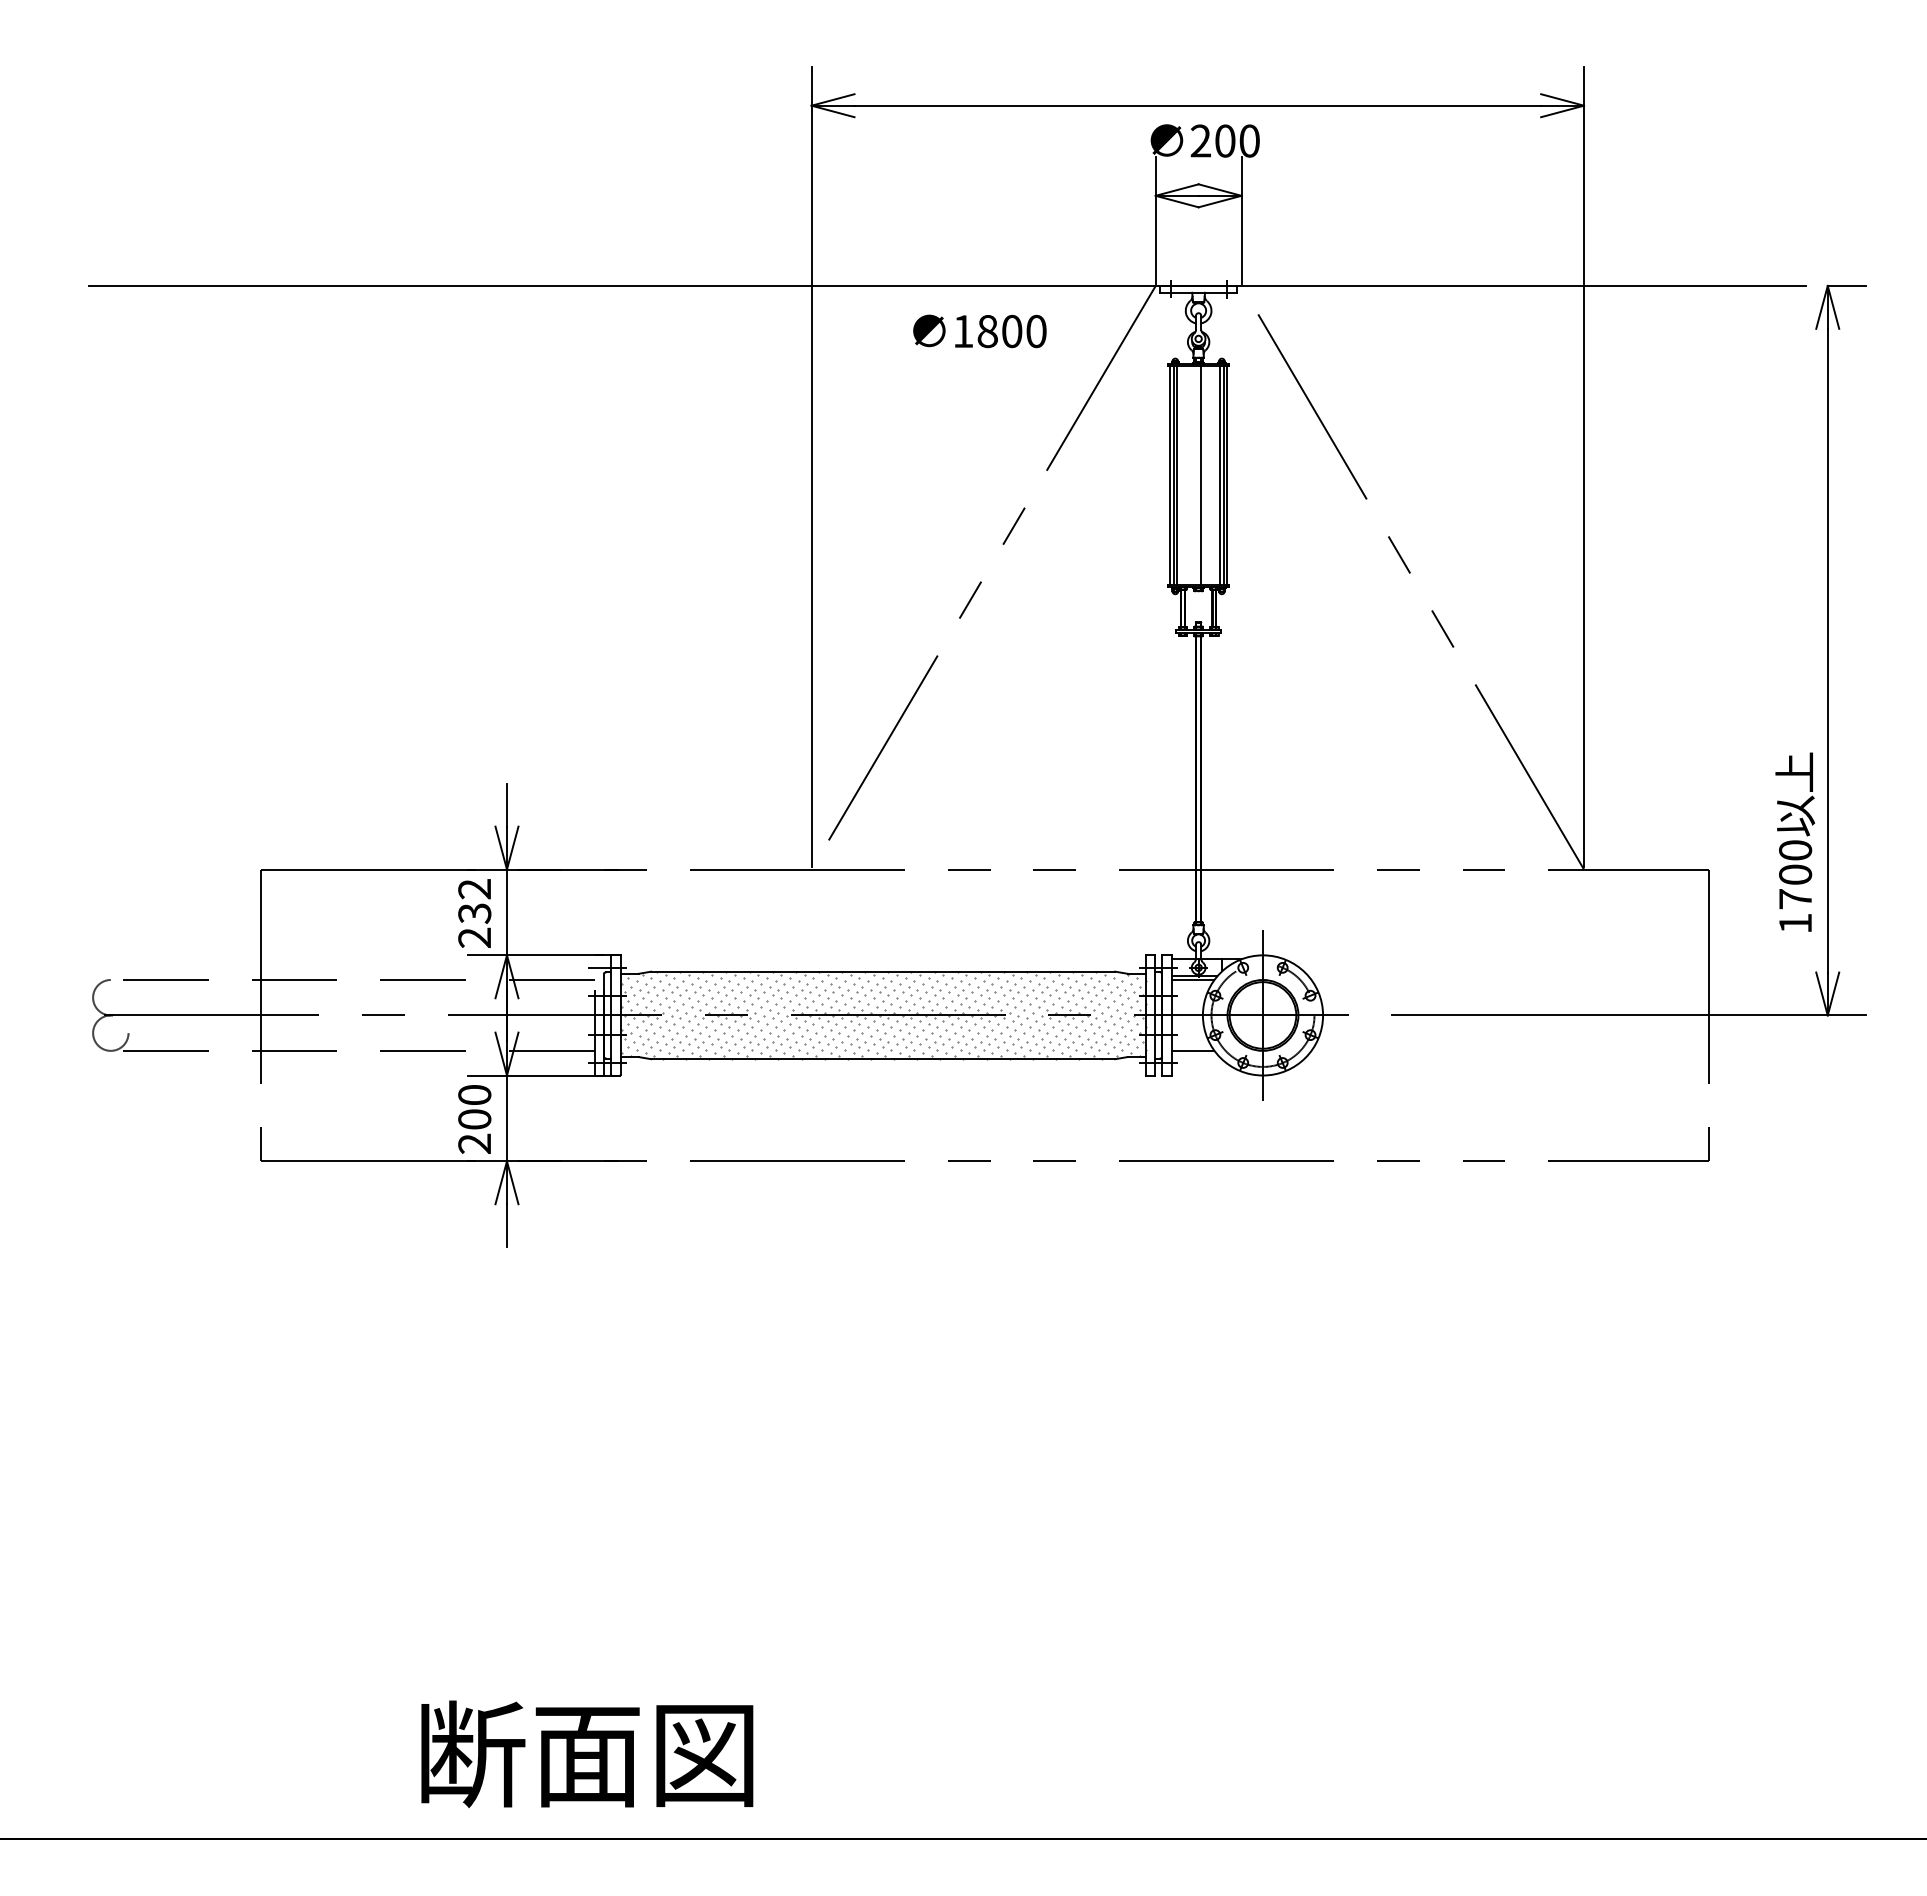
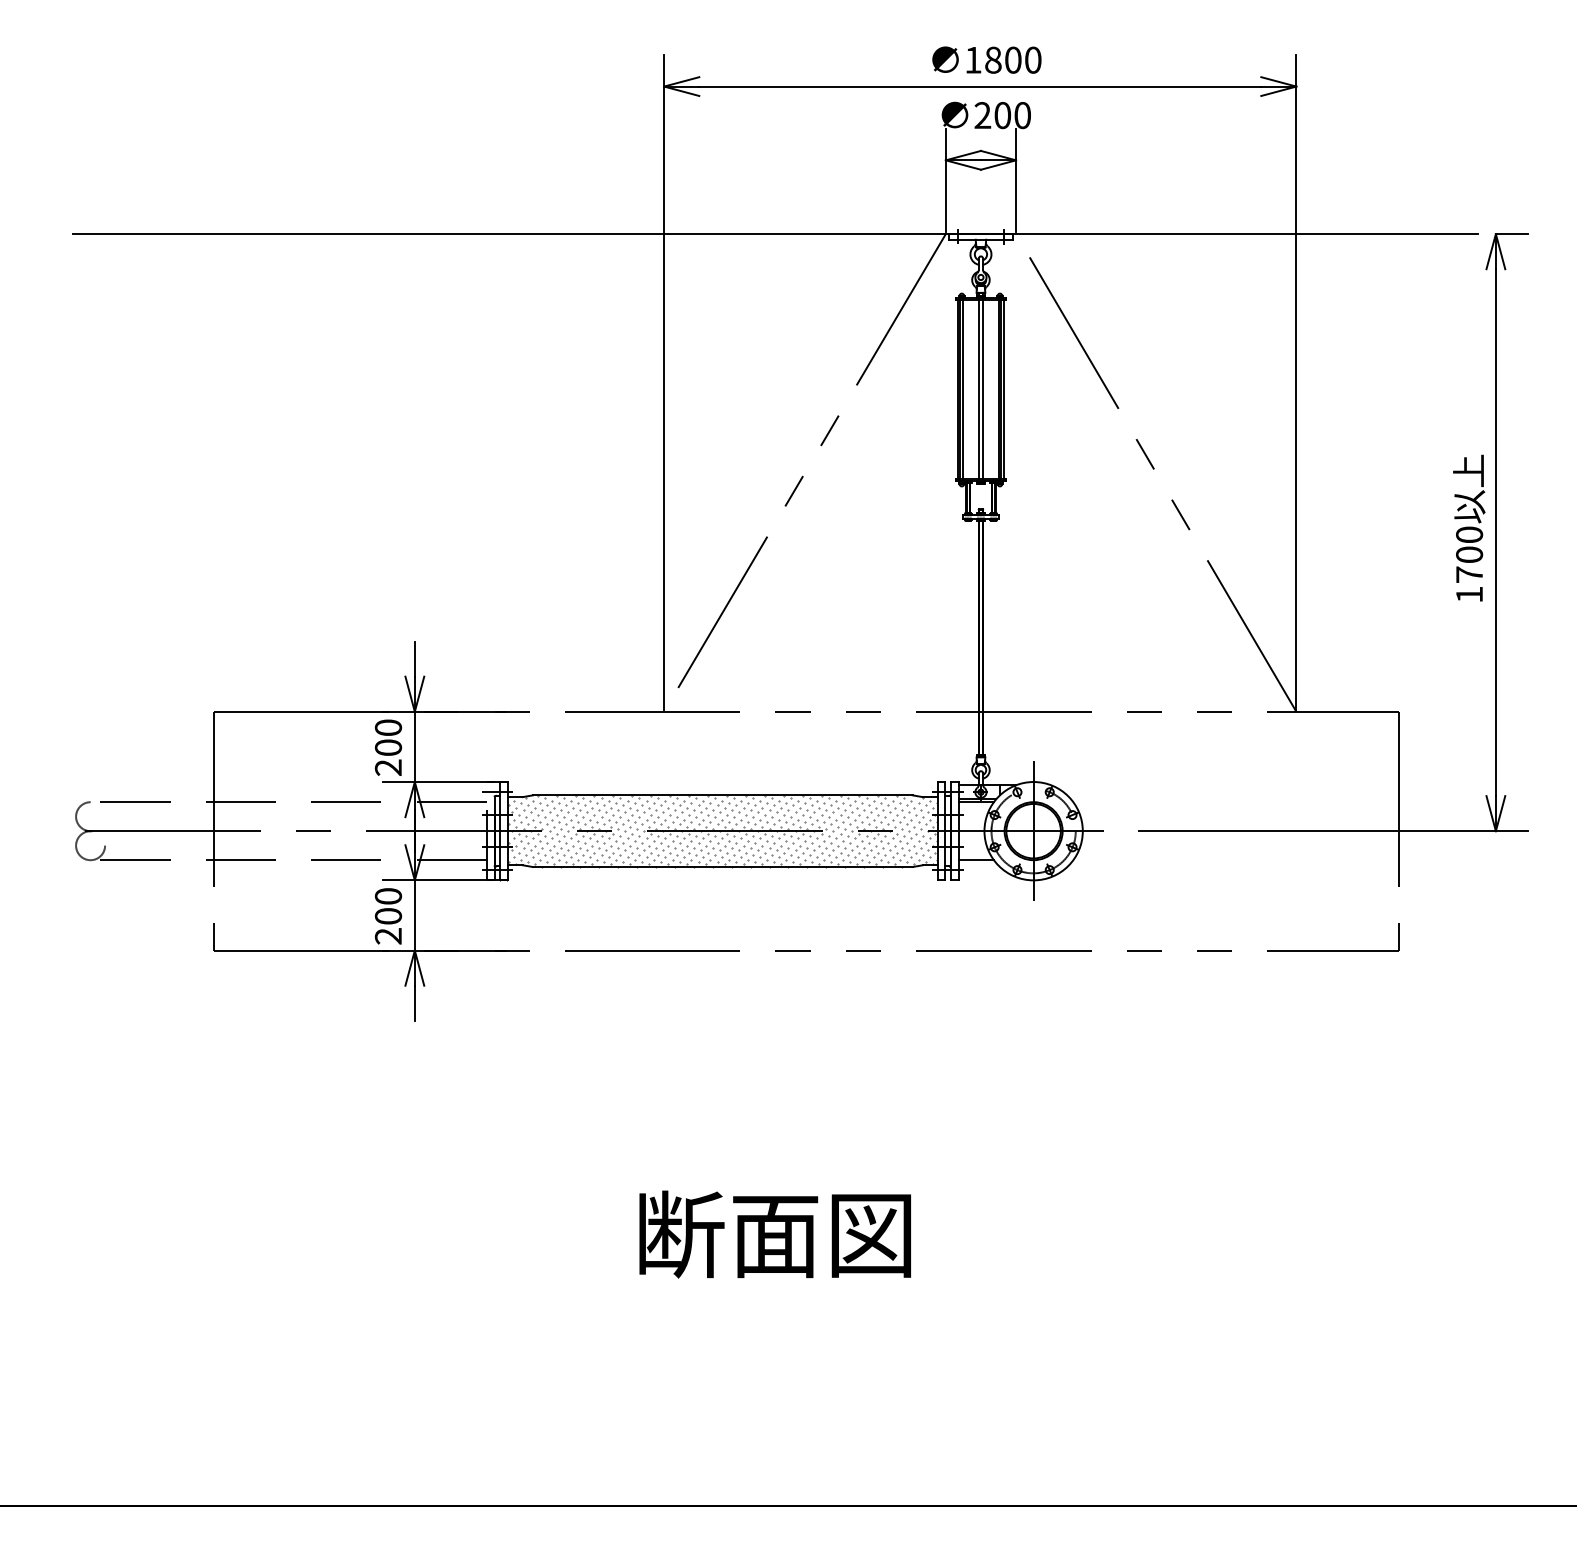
text: (979, 331) -> (986, 60), moved
line: (1195, 475) -> (978, 389), added
text: (1795, 841) -> (1469, 527), moved
text: (474, 901) -> (388, 737), 232 -> 200
text: (587, 1753) -> (775, 1233), moved

